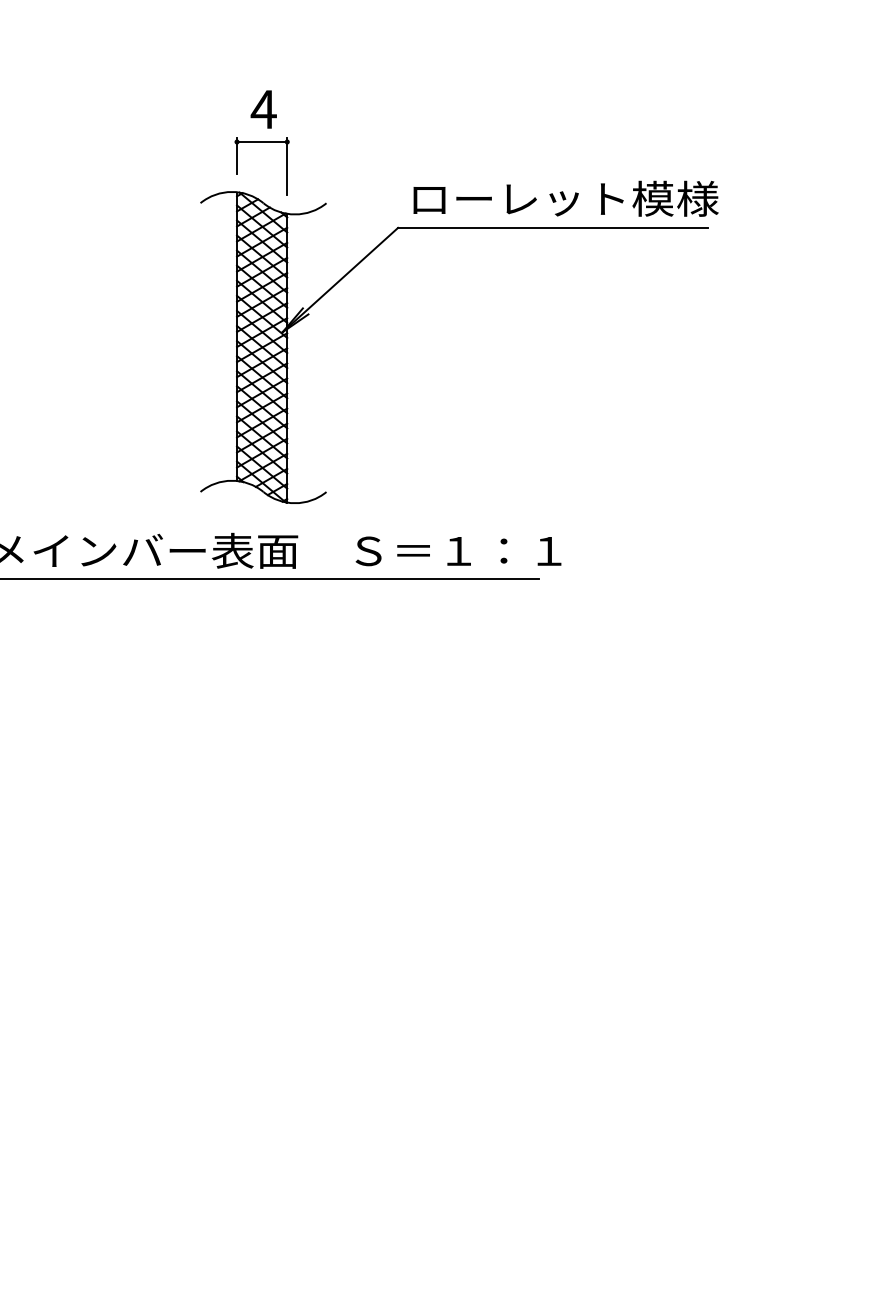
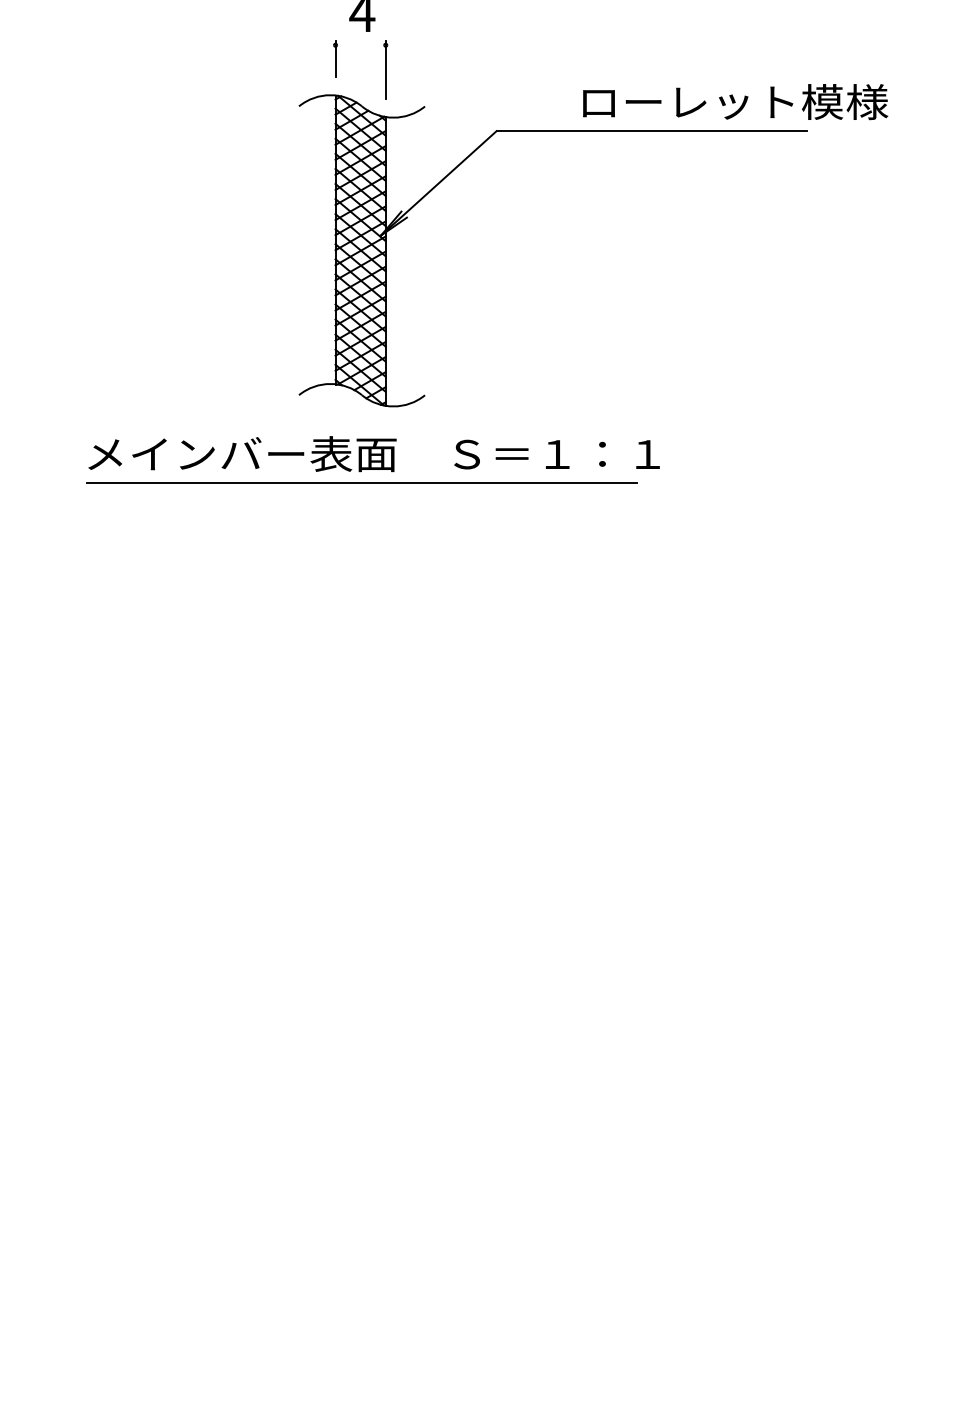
line: (261, 142) -> (360, 45), removed
text: (565, 199) -> (735, 102), moved

